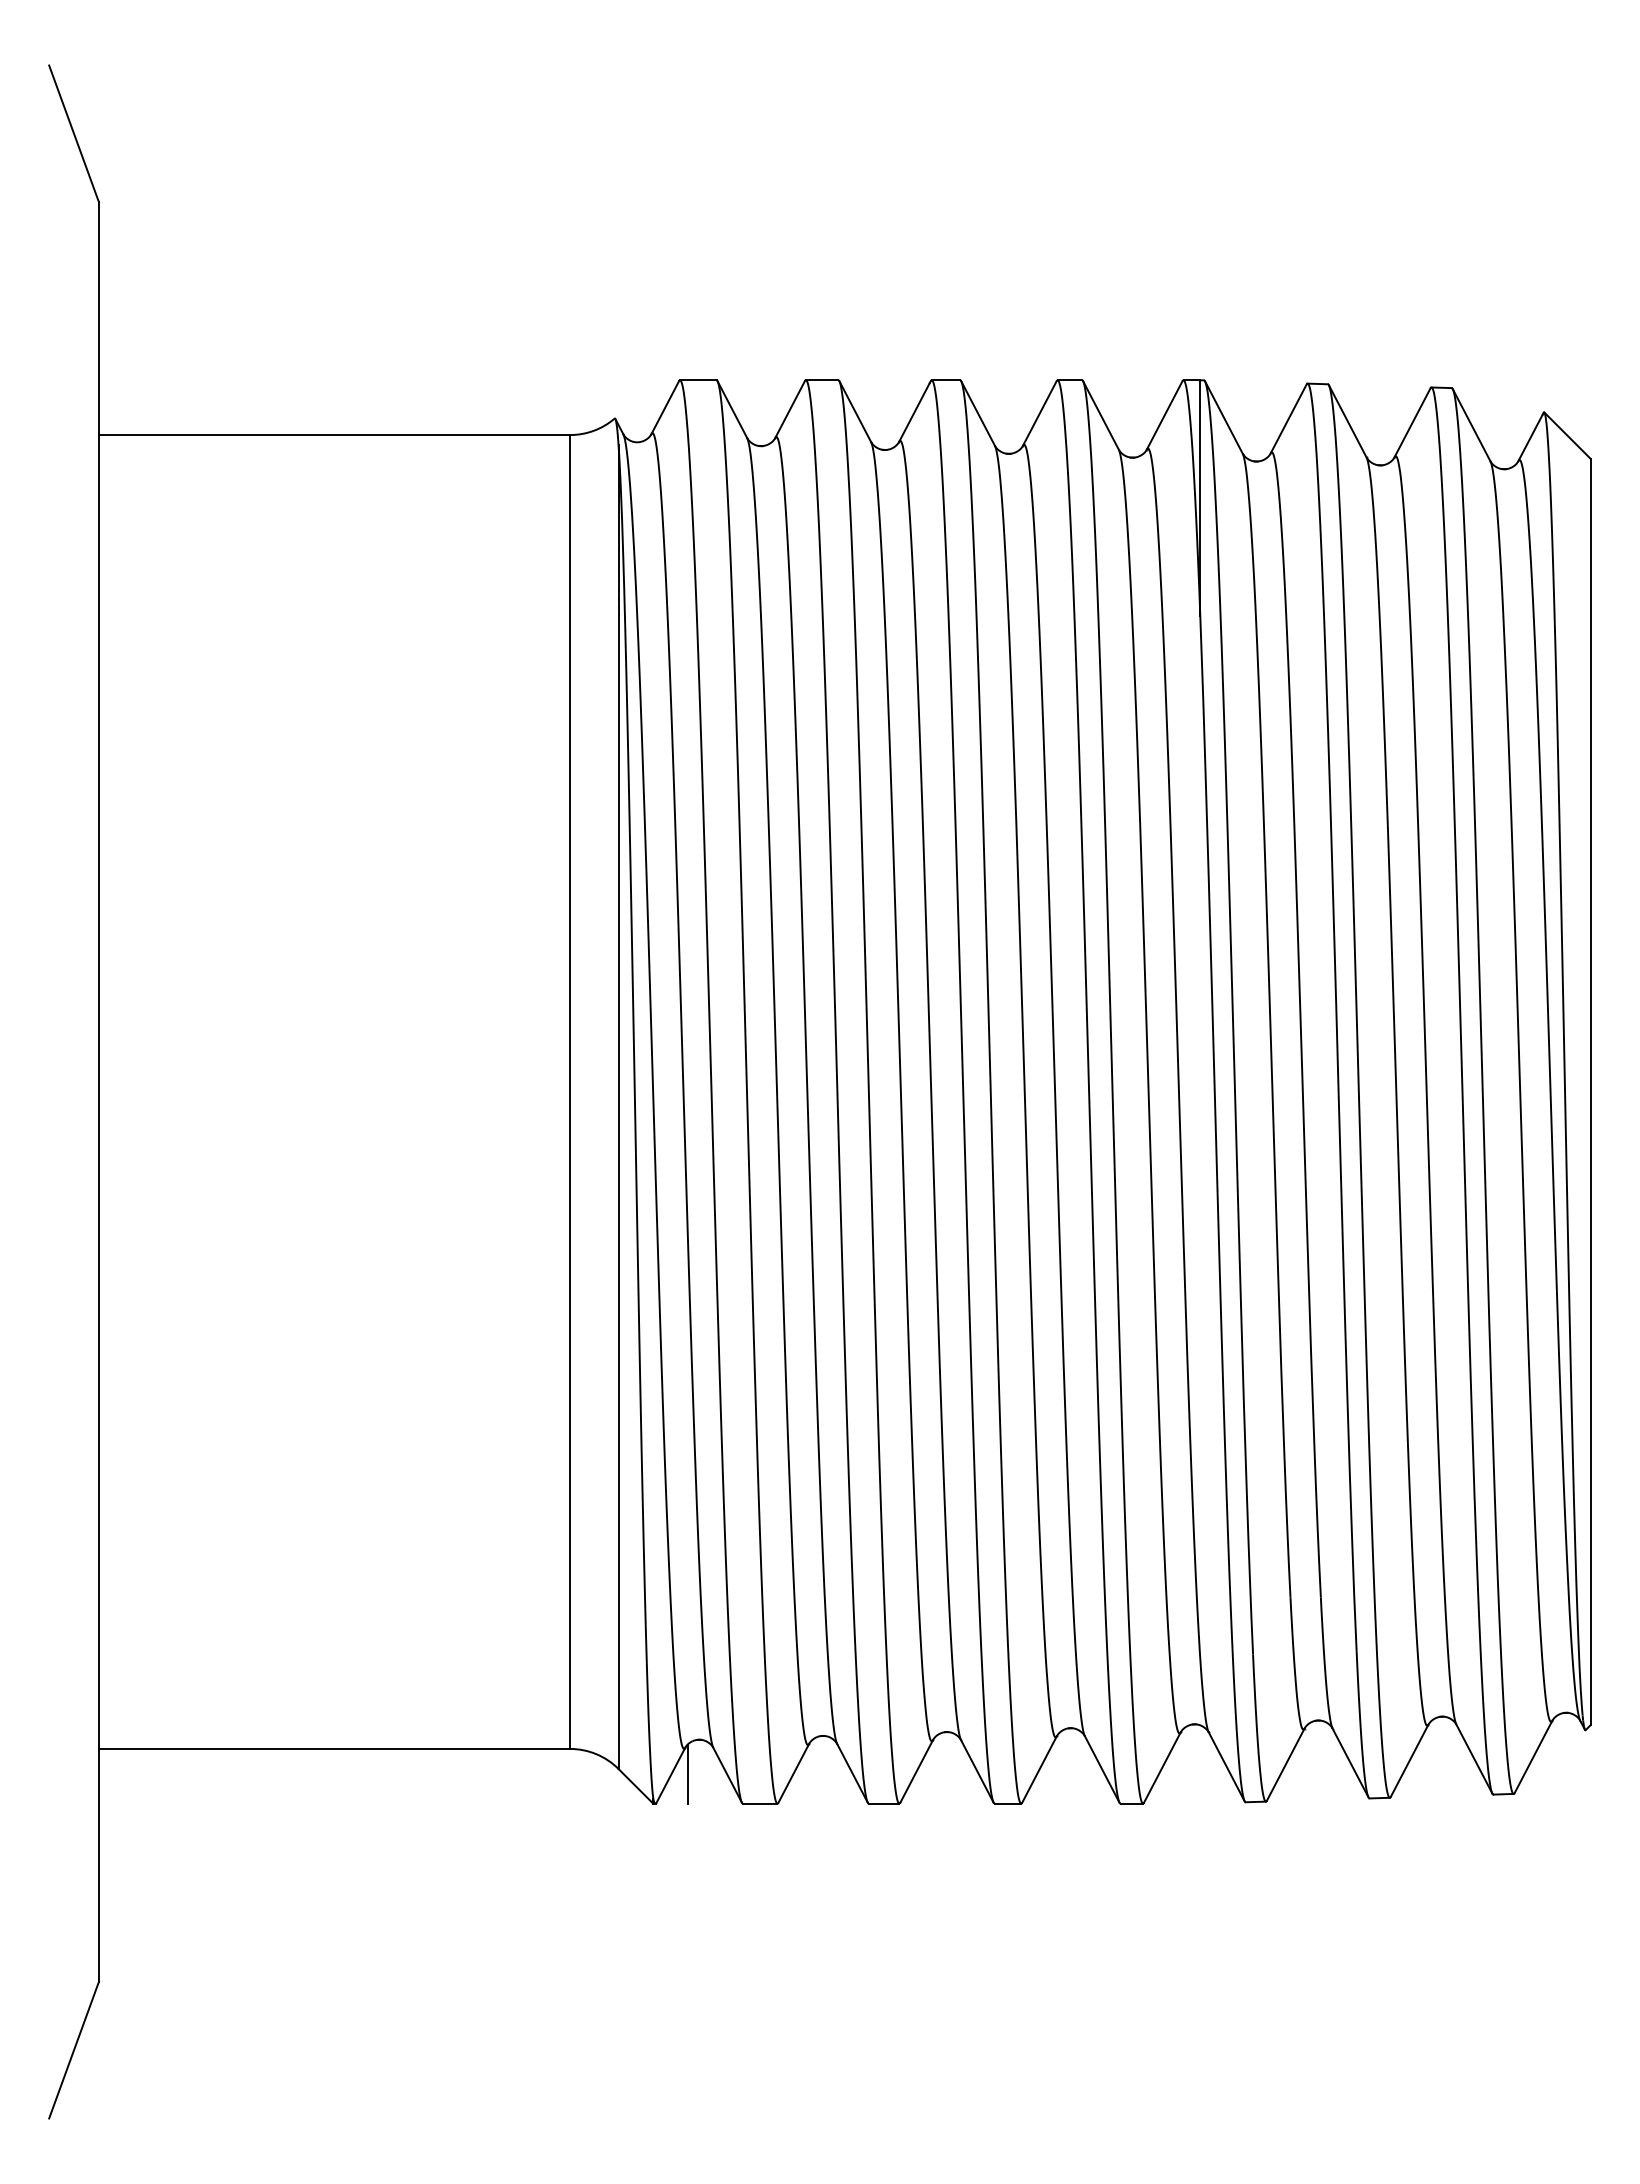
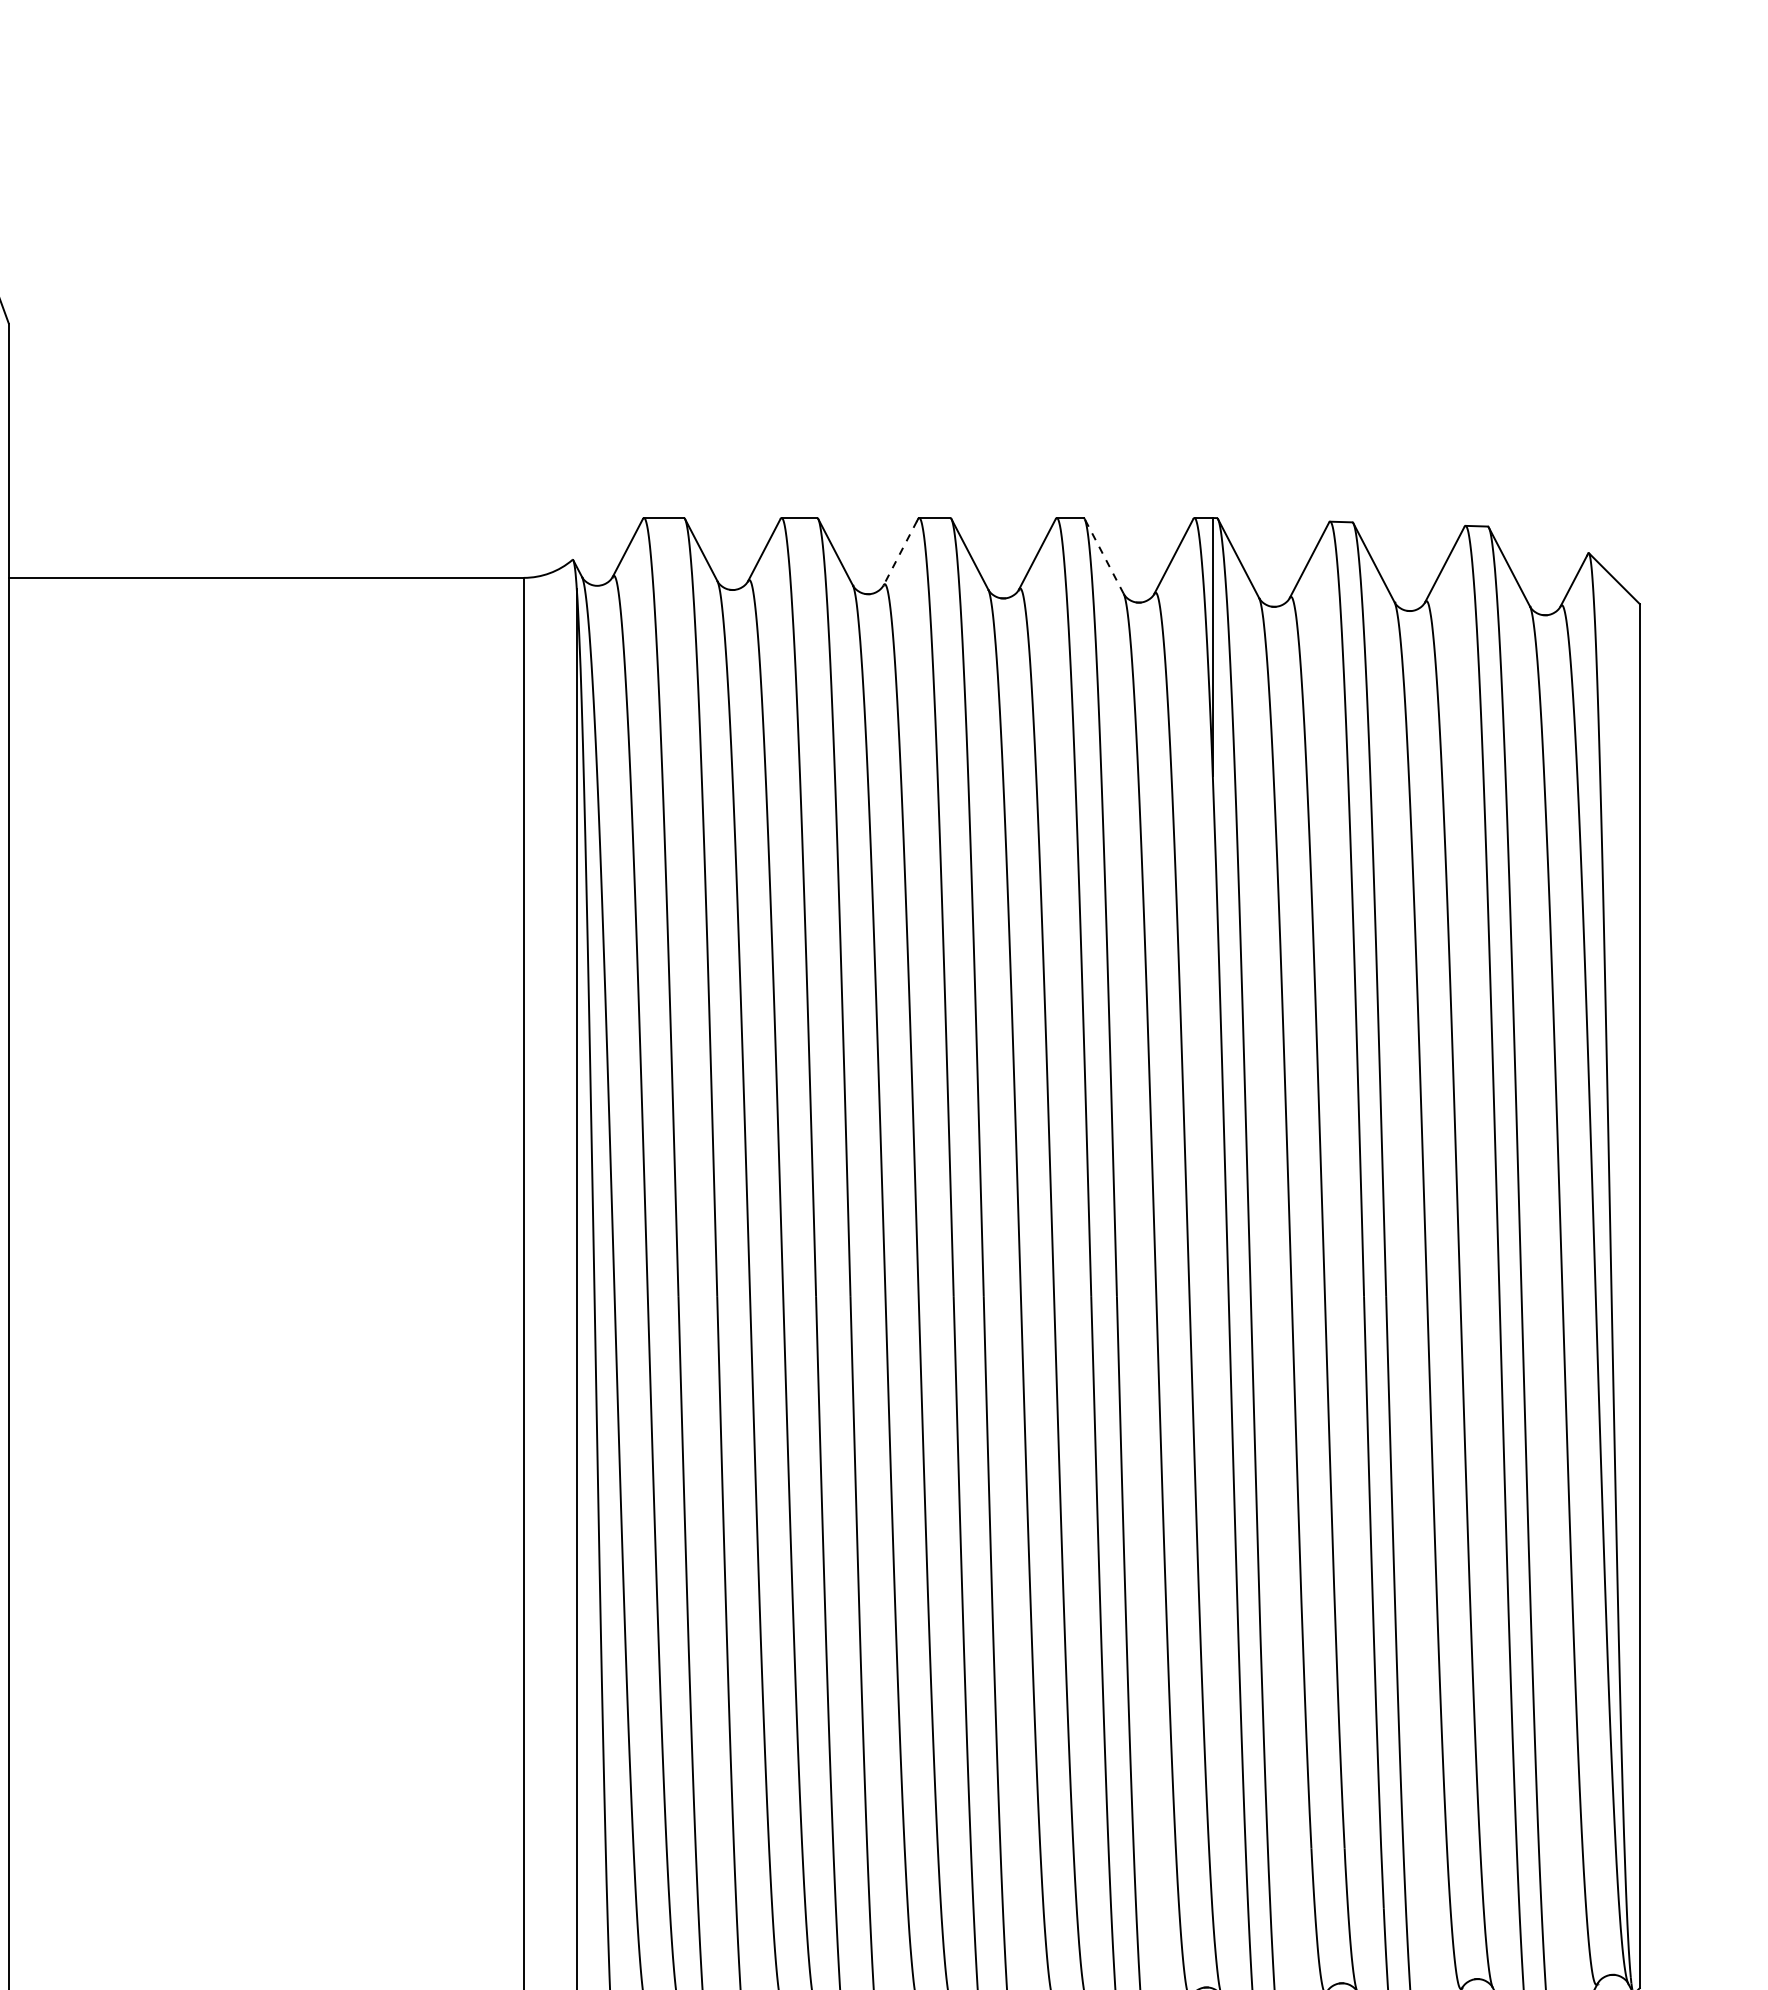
line: (914, 412) -> (900, 553), solid -> dashed
line: (1100, 415) -> (1103, 556), solid -> dashed

